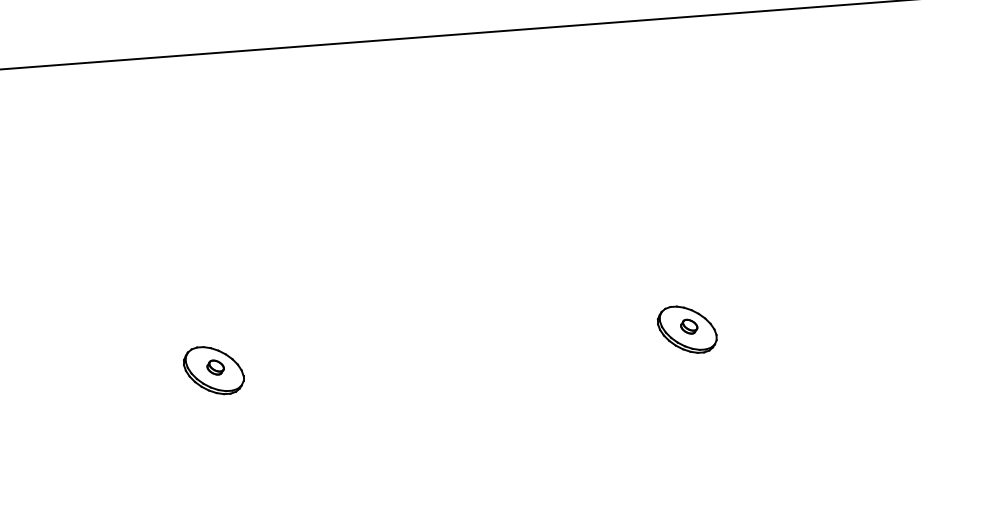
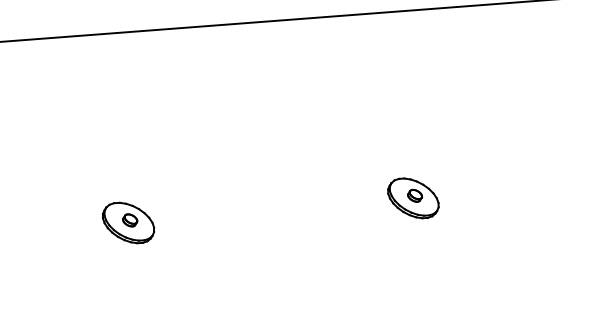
part: (687, 329) -> (413, 198), size x1.43
part: (213, 369) -> (128, 222), size x1.43

